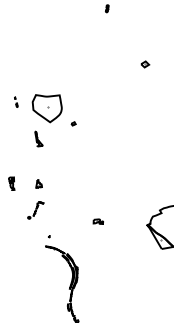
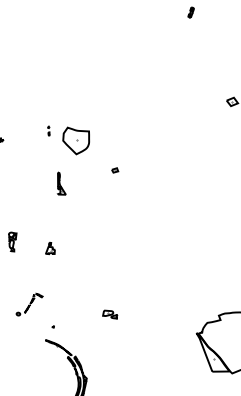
part: (37, 108) -> (66, 139), size x0.62
part: (35, 210) -> (29, 305), moved
part: (97, 221) -> (109, 313), moved

